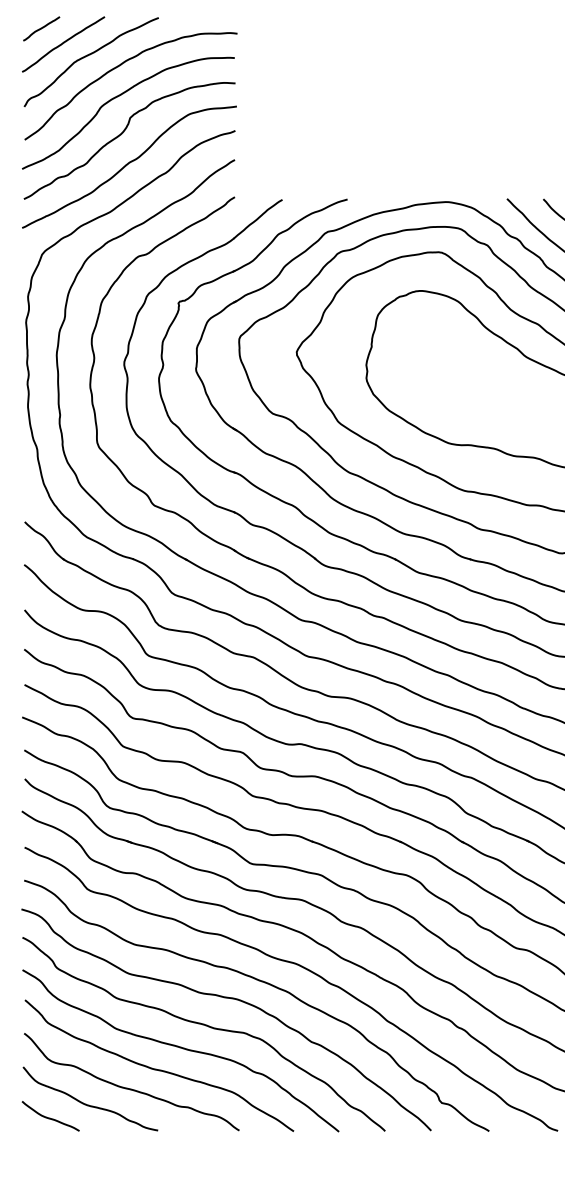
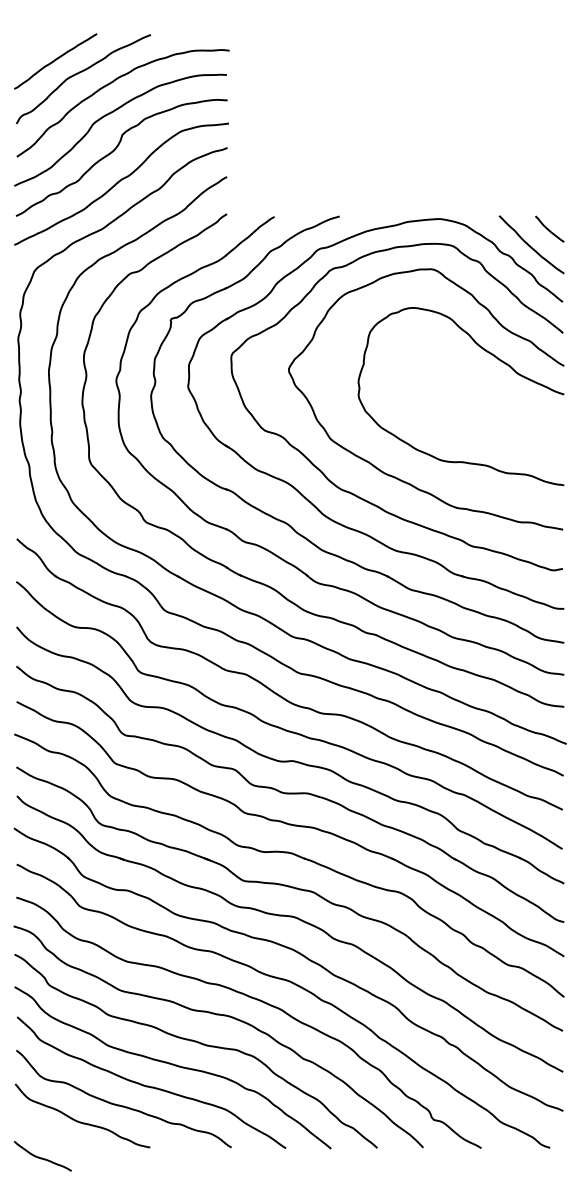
curve: (41, 28) -> (33, 45), removed
curve: (50, 1117) -> (42, 1157), moved

